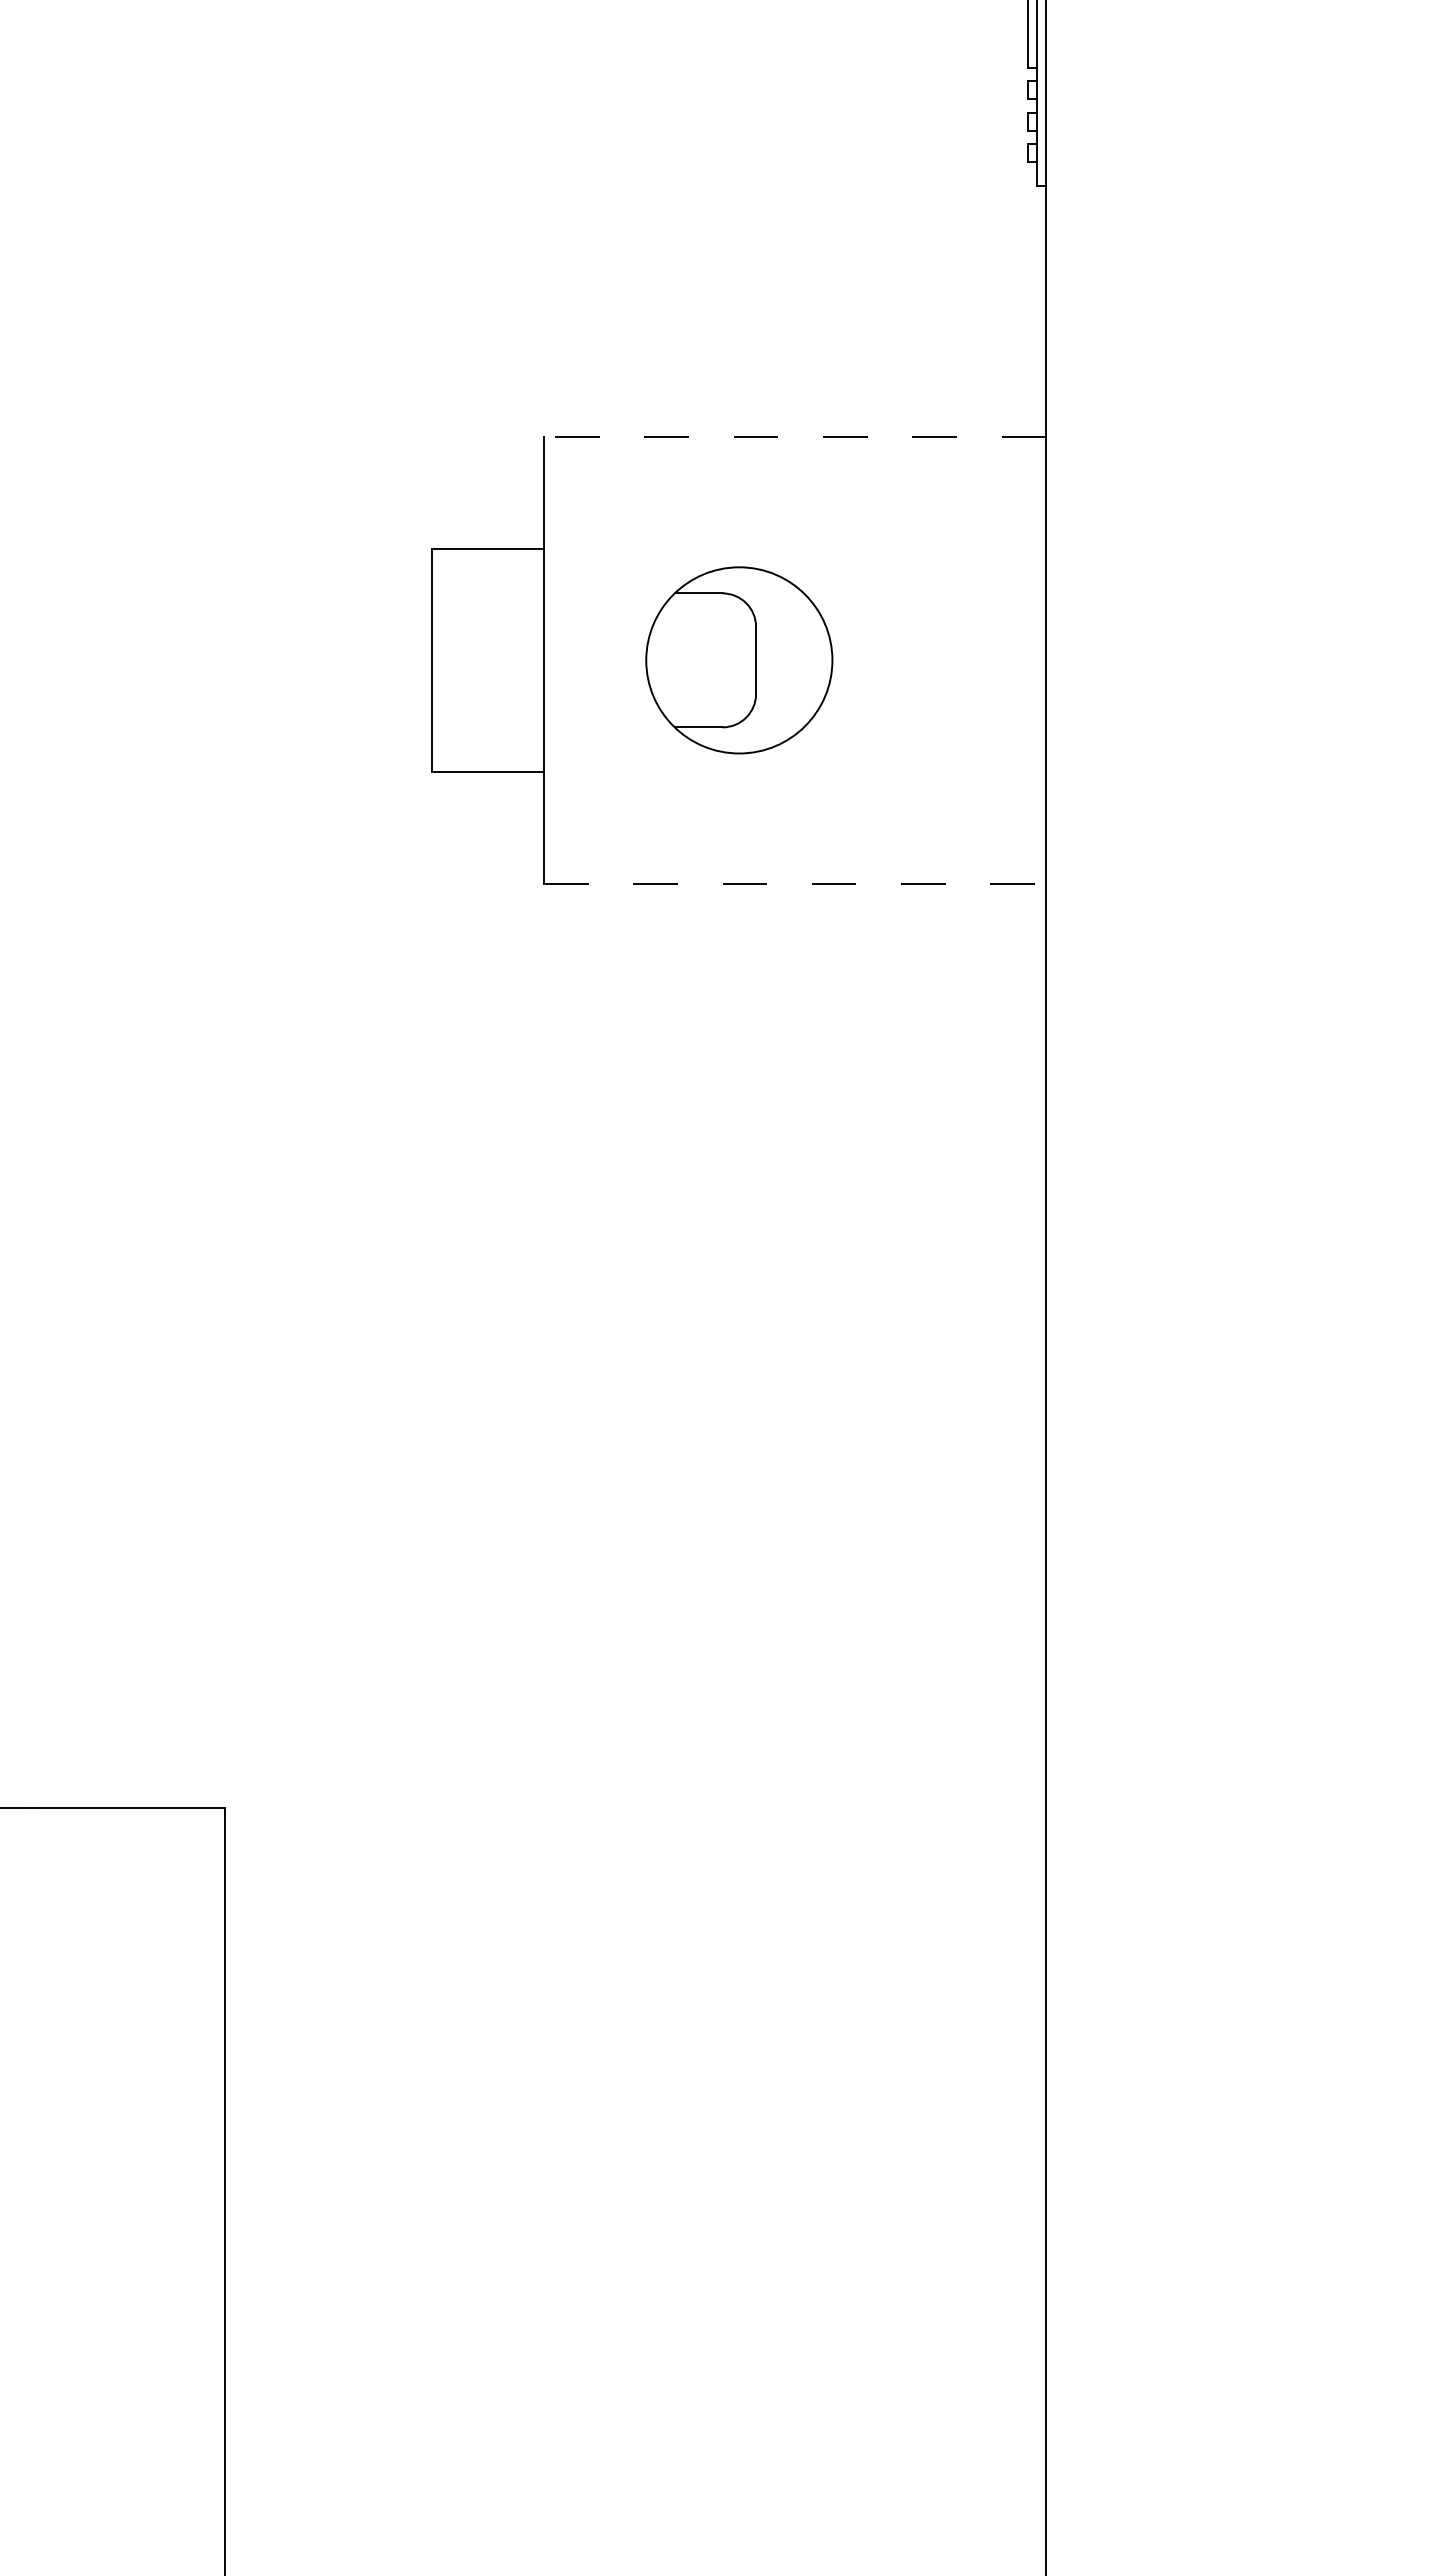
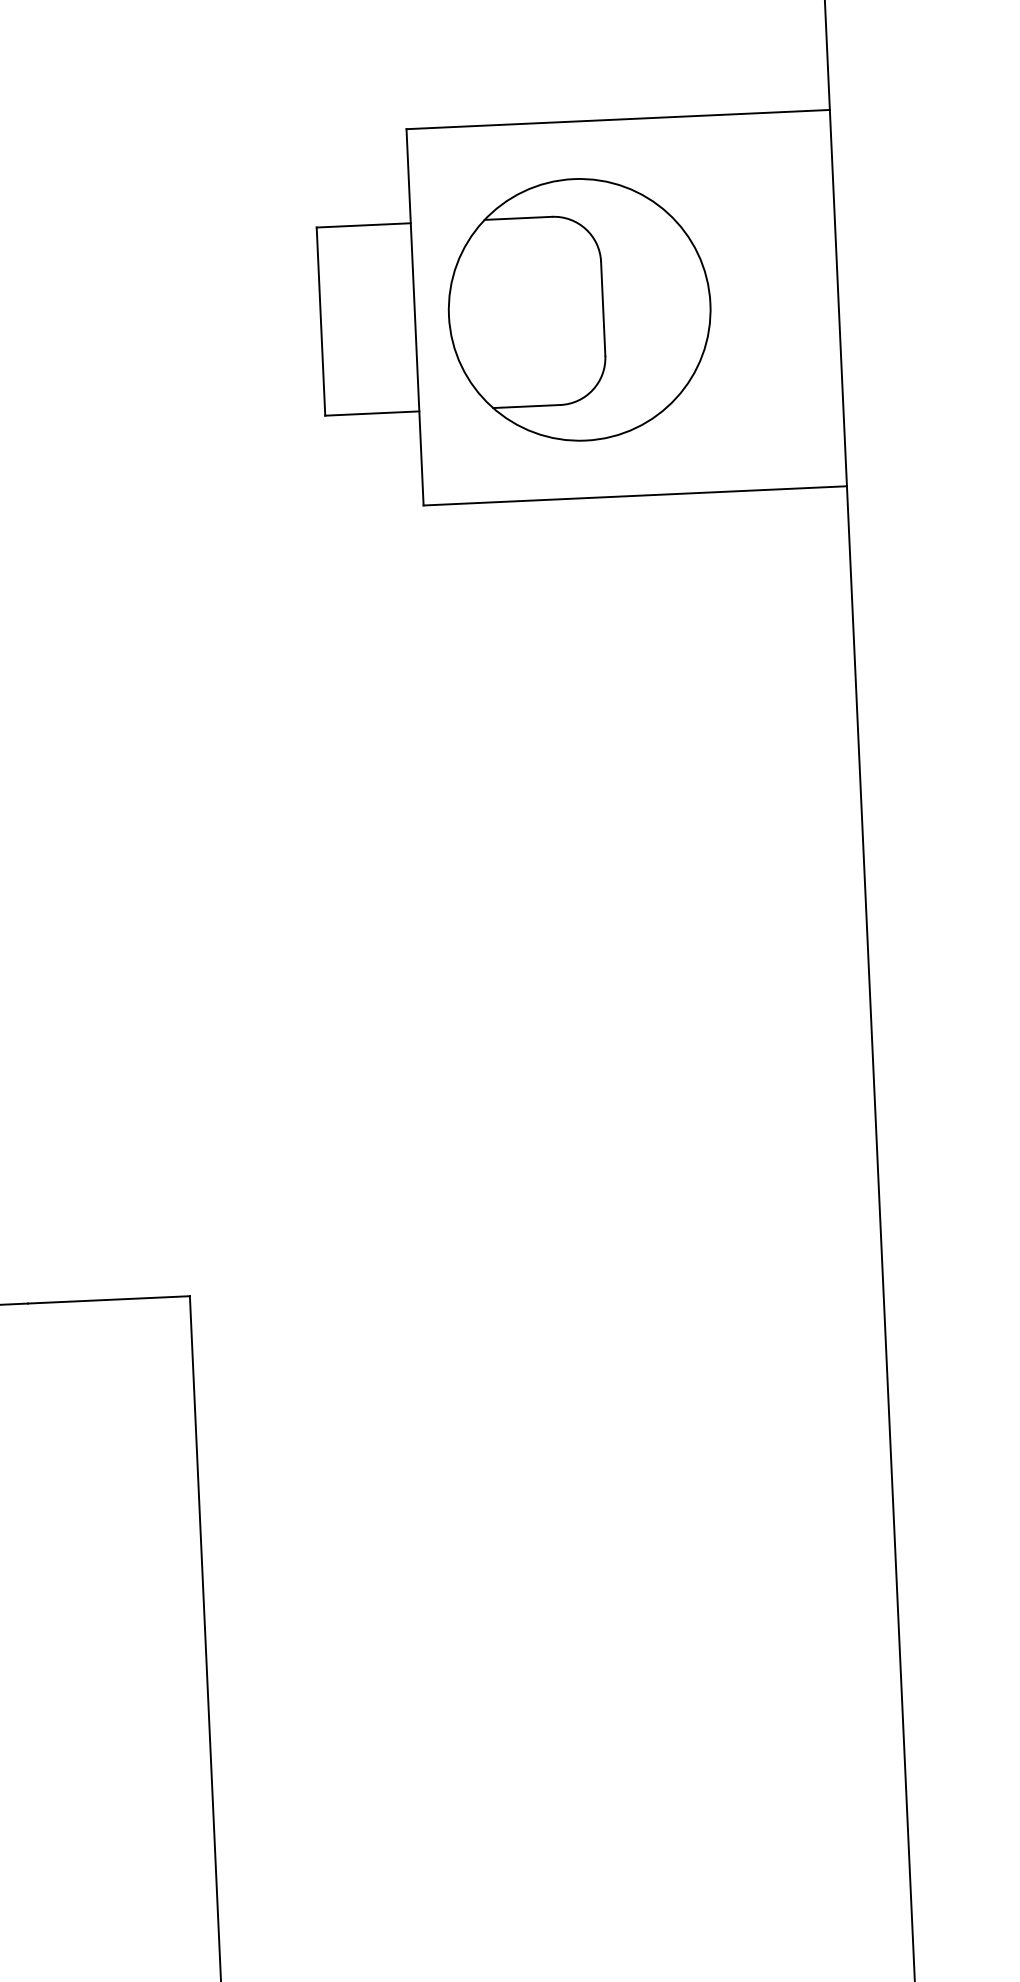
line: (794, 437) -> (617, 119), dashed -> solid
part: (739, 660) -> (579, 309), size x1.67
line: (795, 883) -> (635, 495), dashed -> solid

